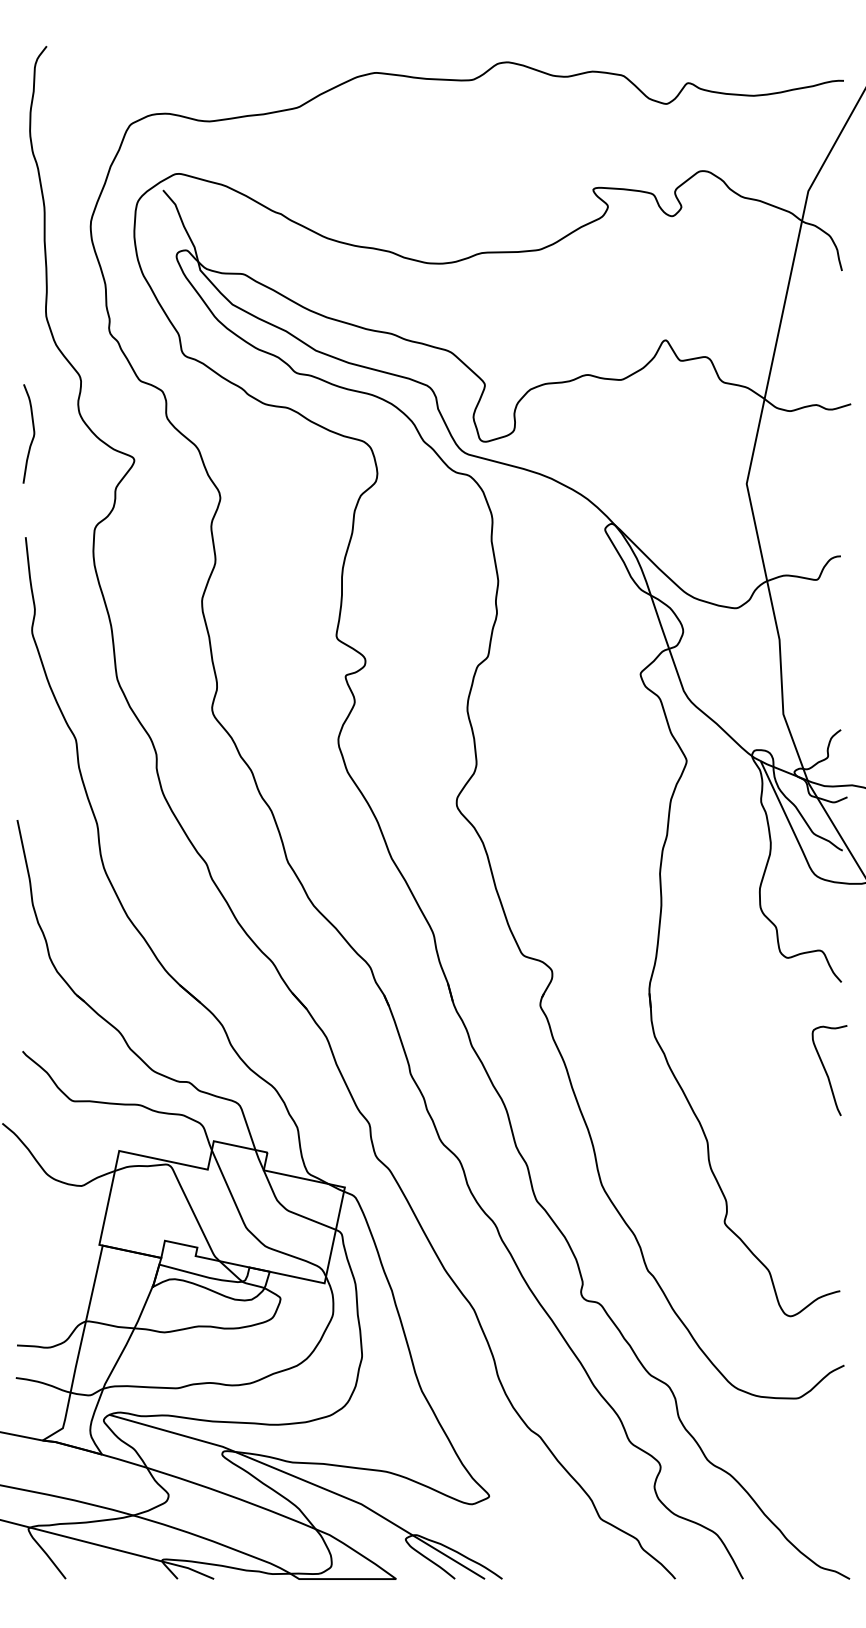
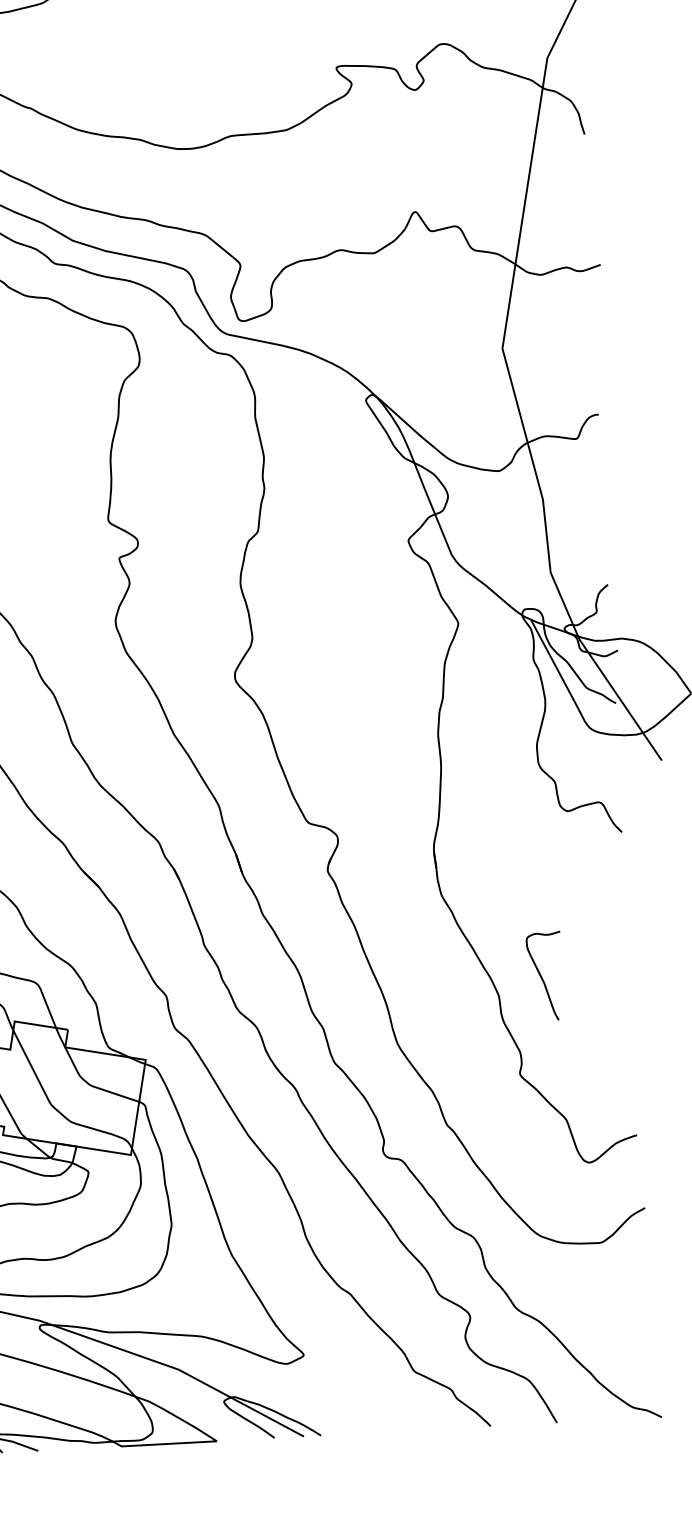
curve: (827, 1072) -> (543, 978), moved

